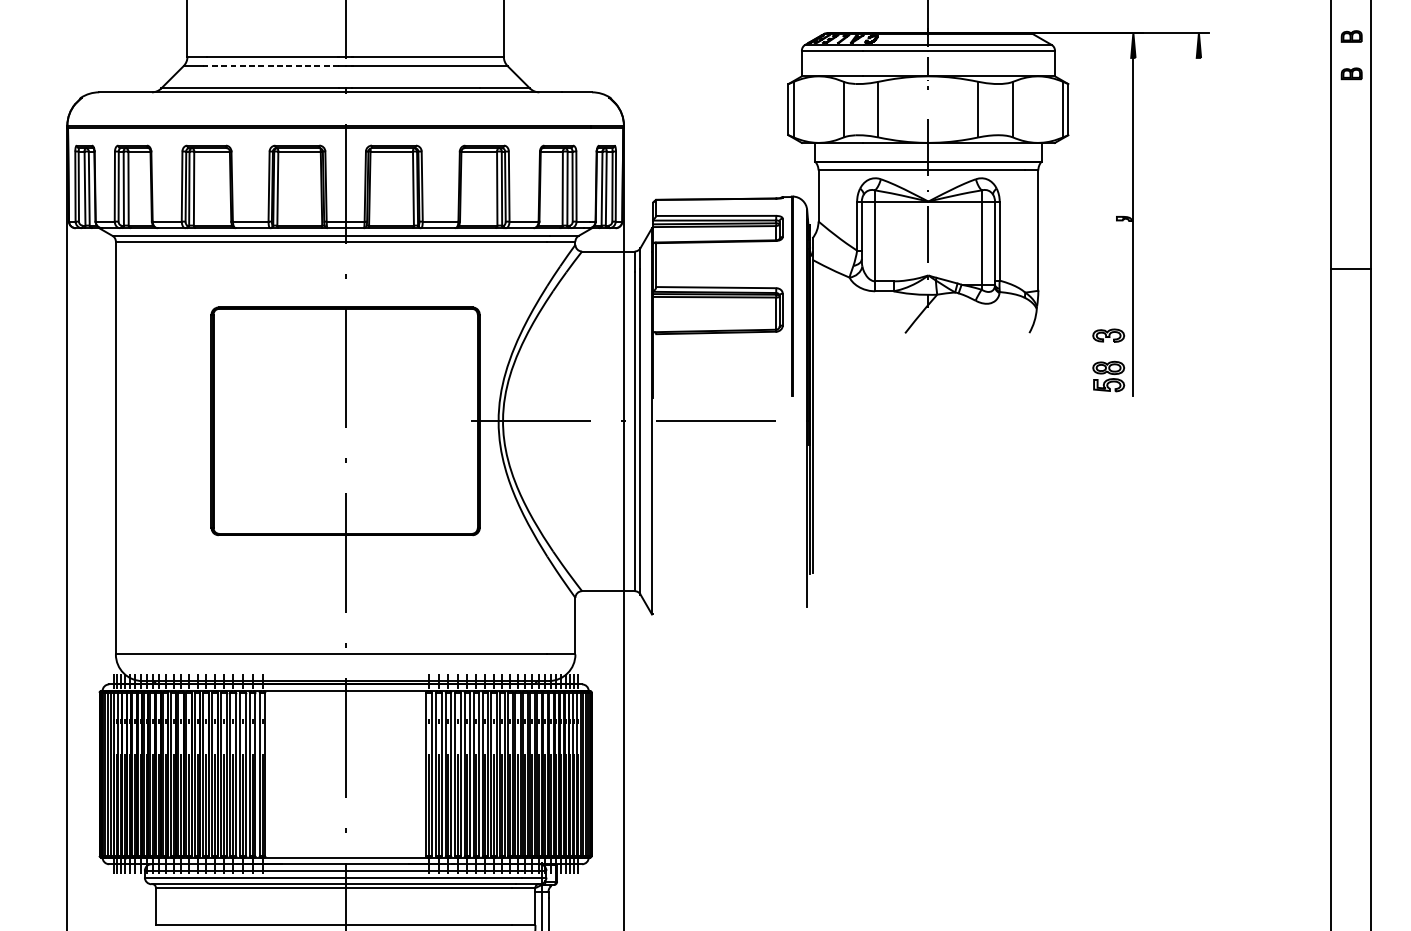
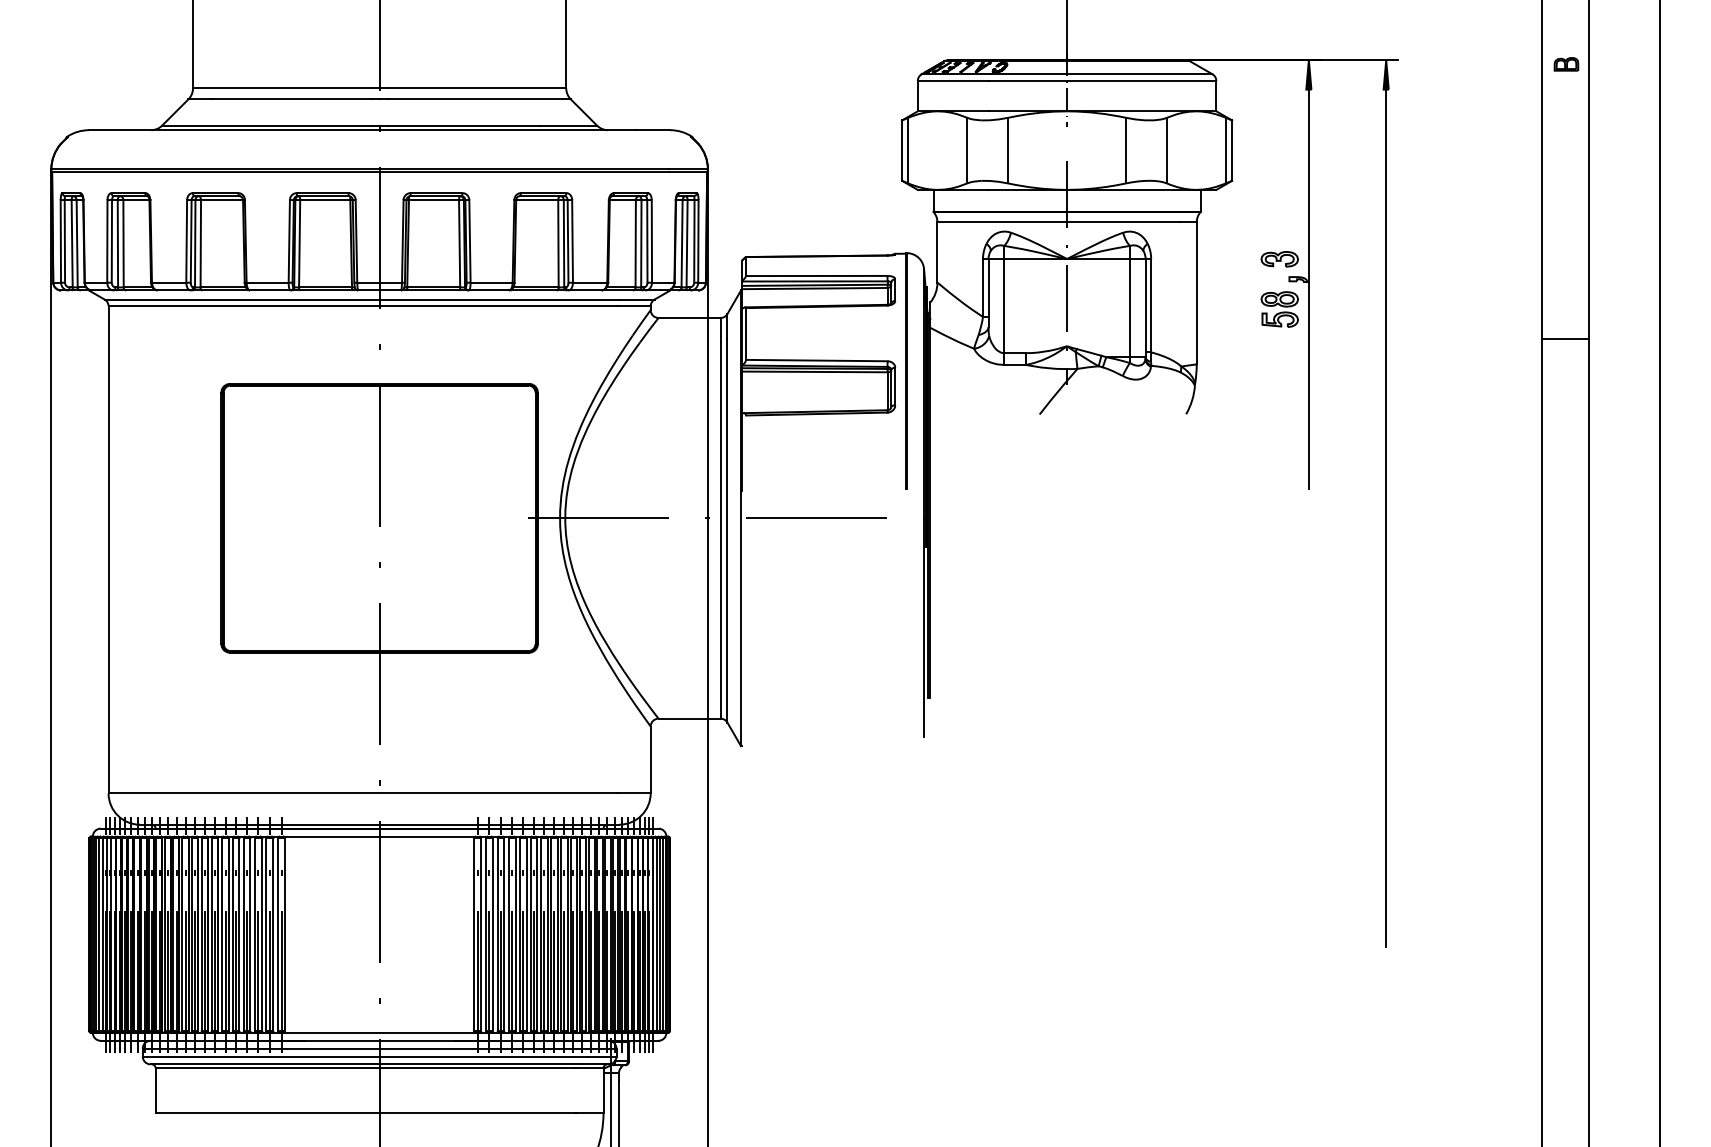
line: (270, 66) -> (291, 99), dashed -> solid
part: (1351, 73) -> (1566, 108), removed
part: (1108, 335) -> (1279, 259), moved
part: (1108, 376) -> (1279, 309), moved
line: (1199, 421) -> (1386, 518), added

